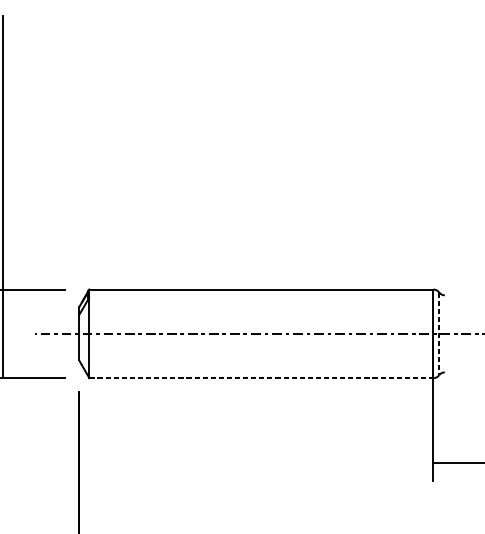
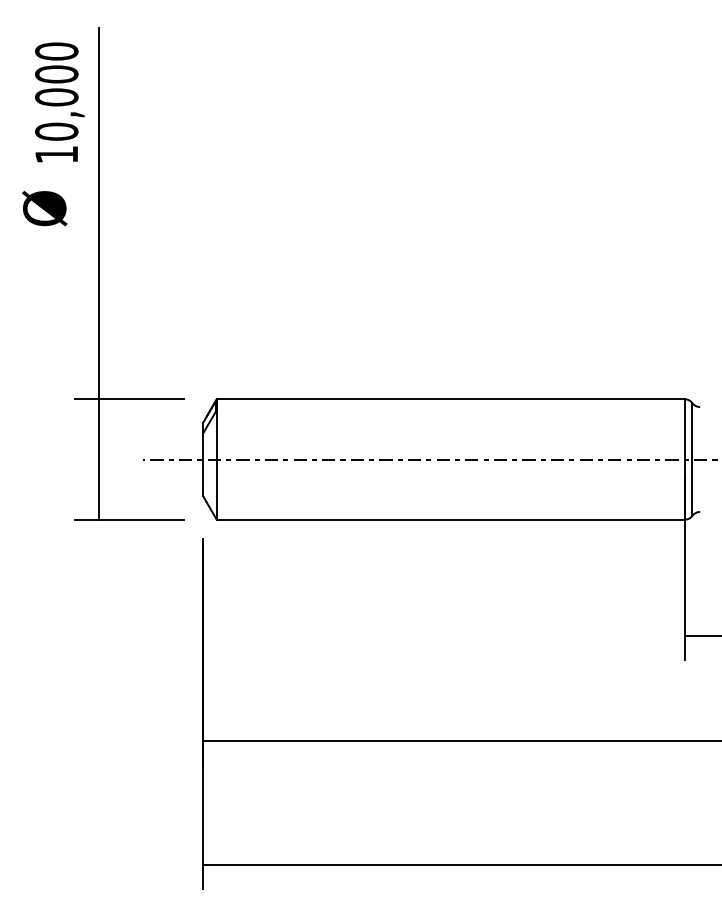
line: (439, 334) -> (692, 460), dashed -> solid
line: (261, 377) -> (450, 519), dashed -> solid

